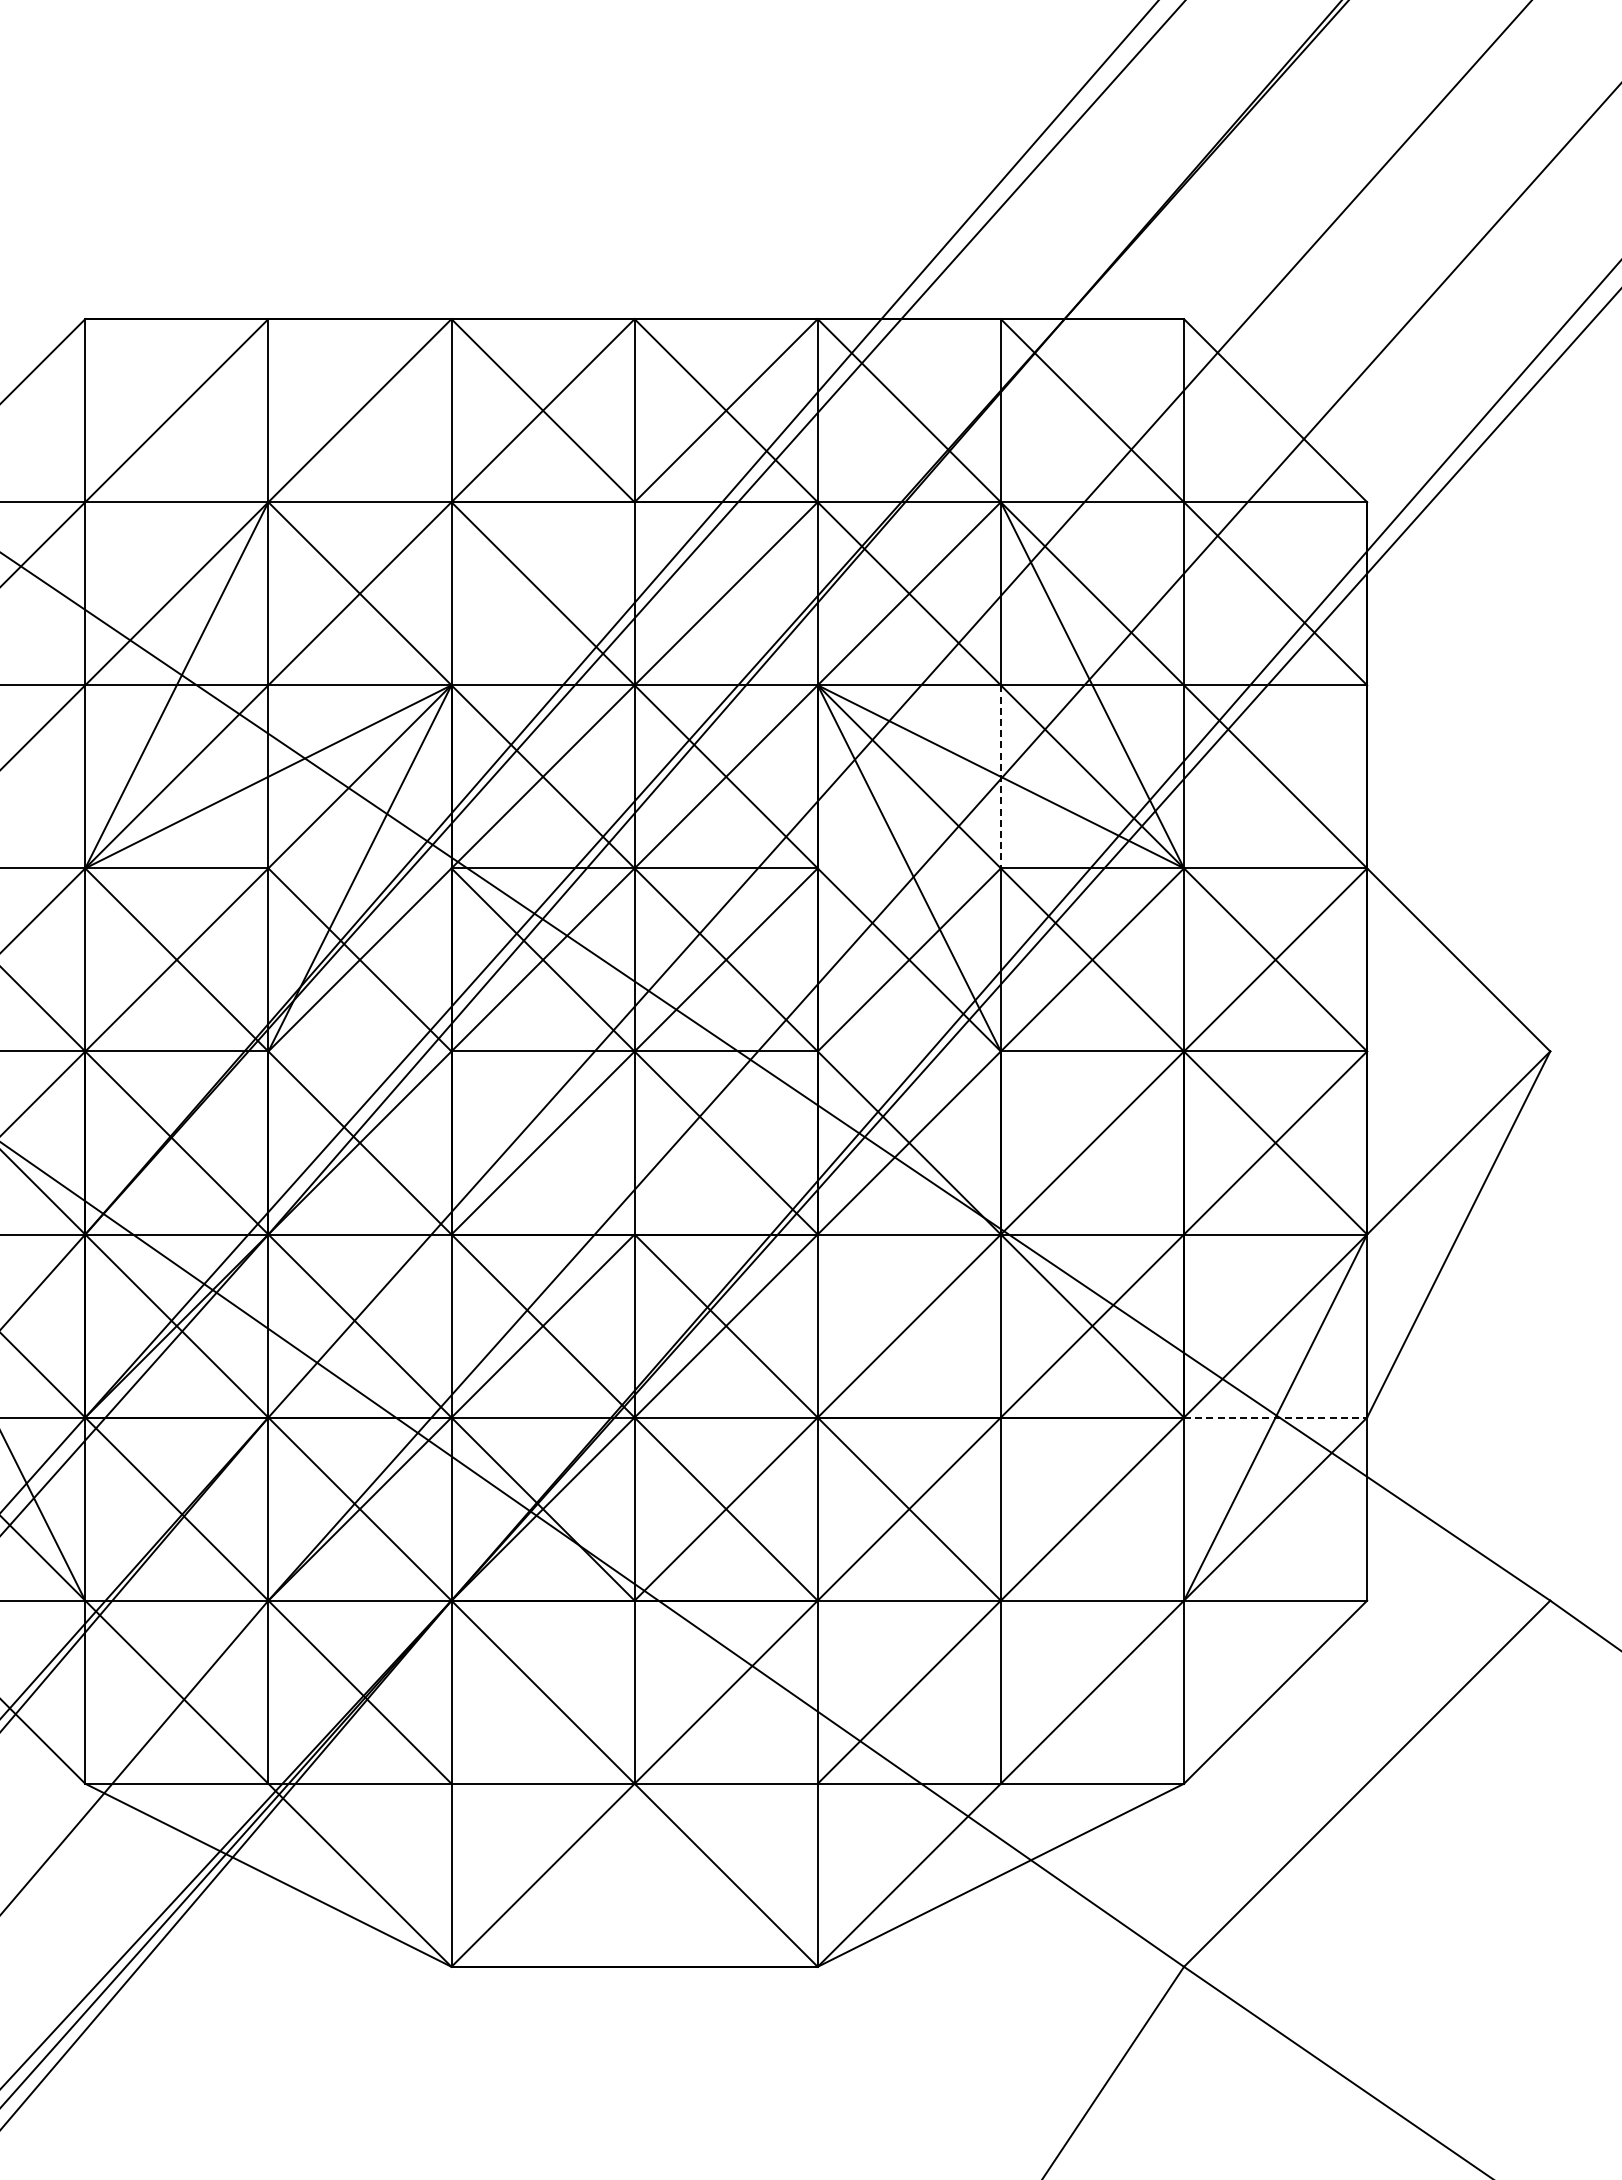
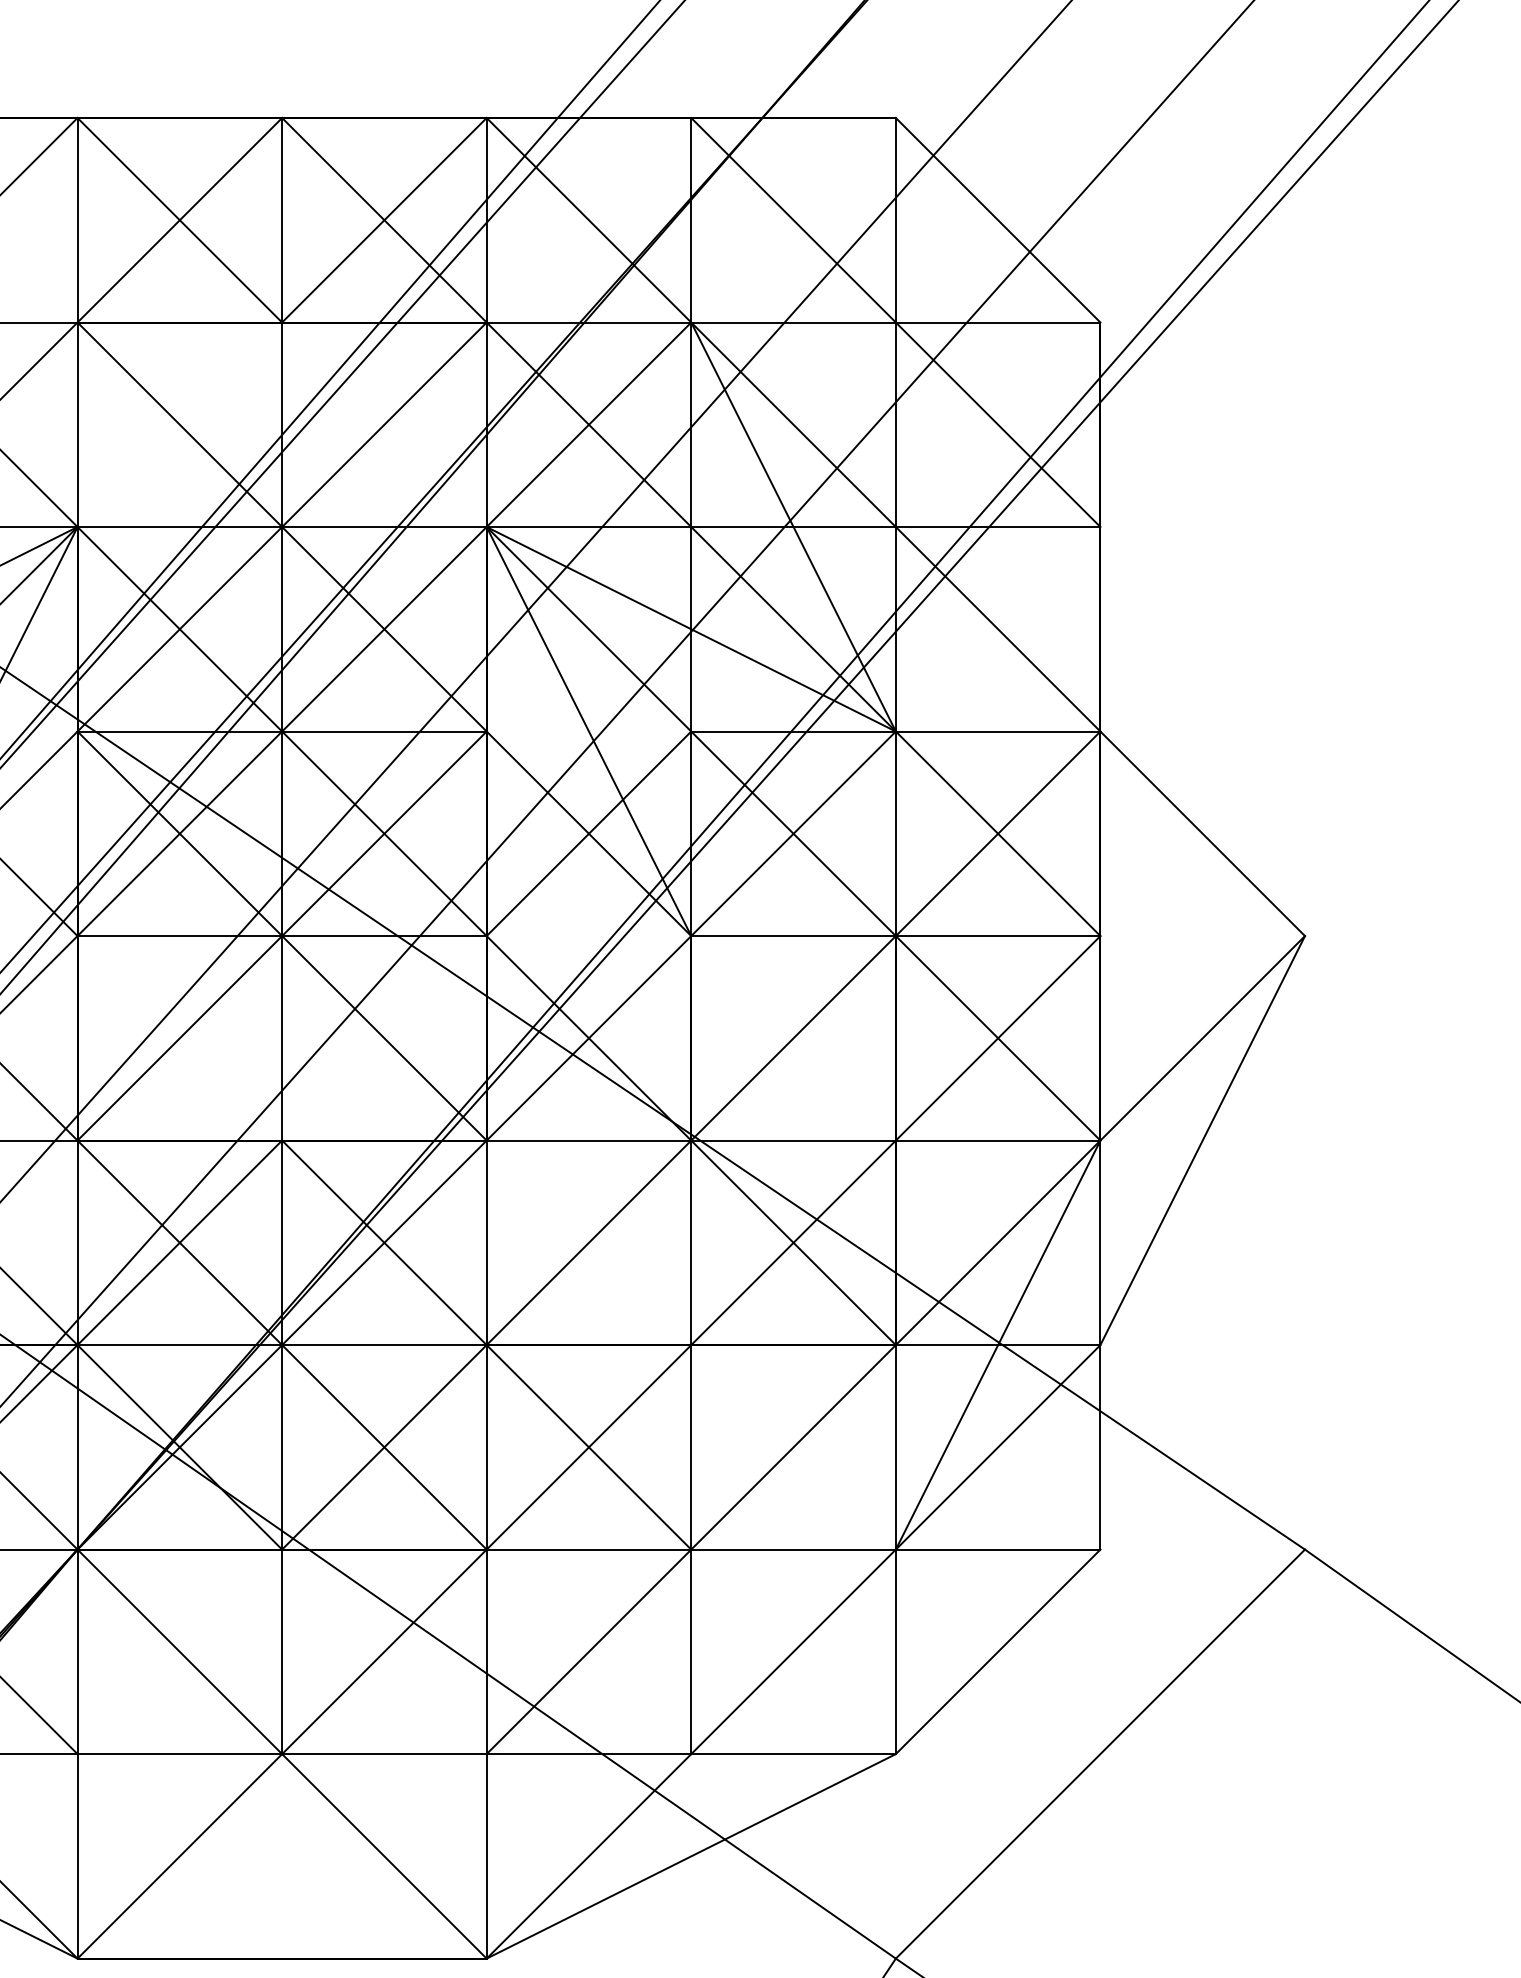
line: (1000, 776) -> (690, 628), dashed -> solid
line: (1275, 1417) -> (998, 1344), dashed -> solid

